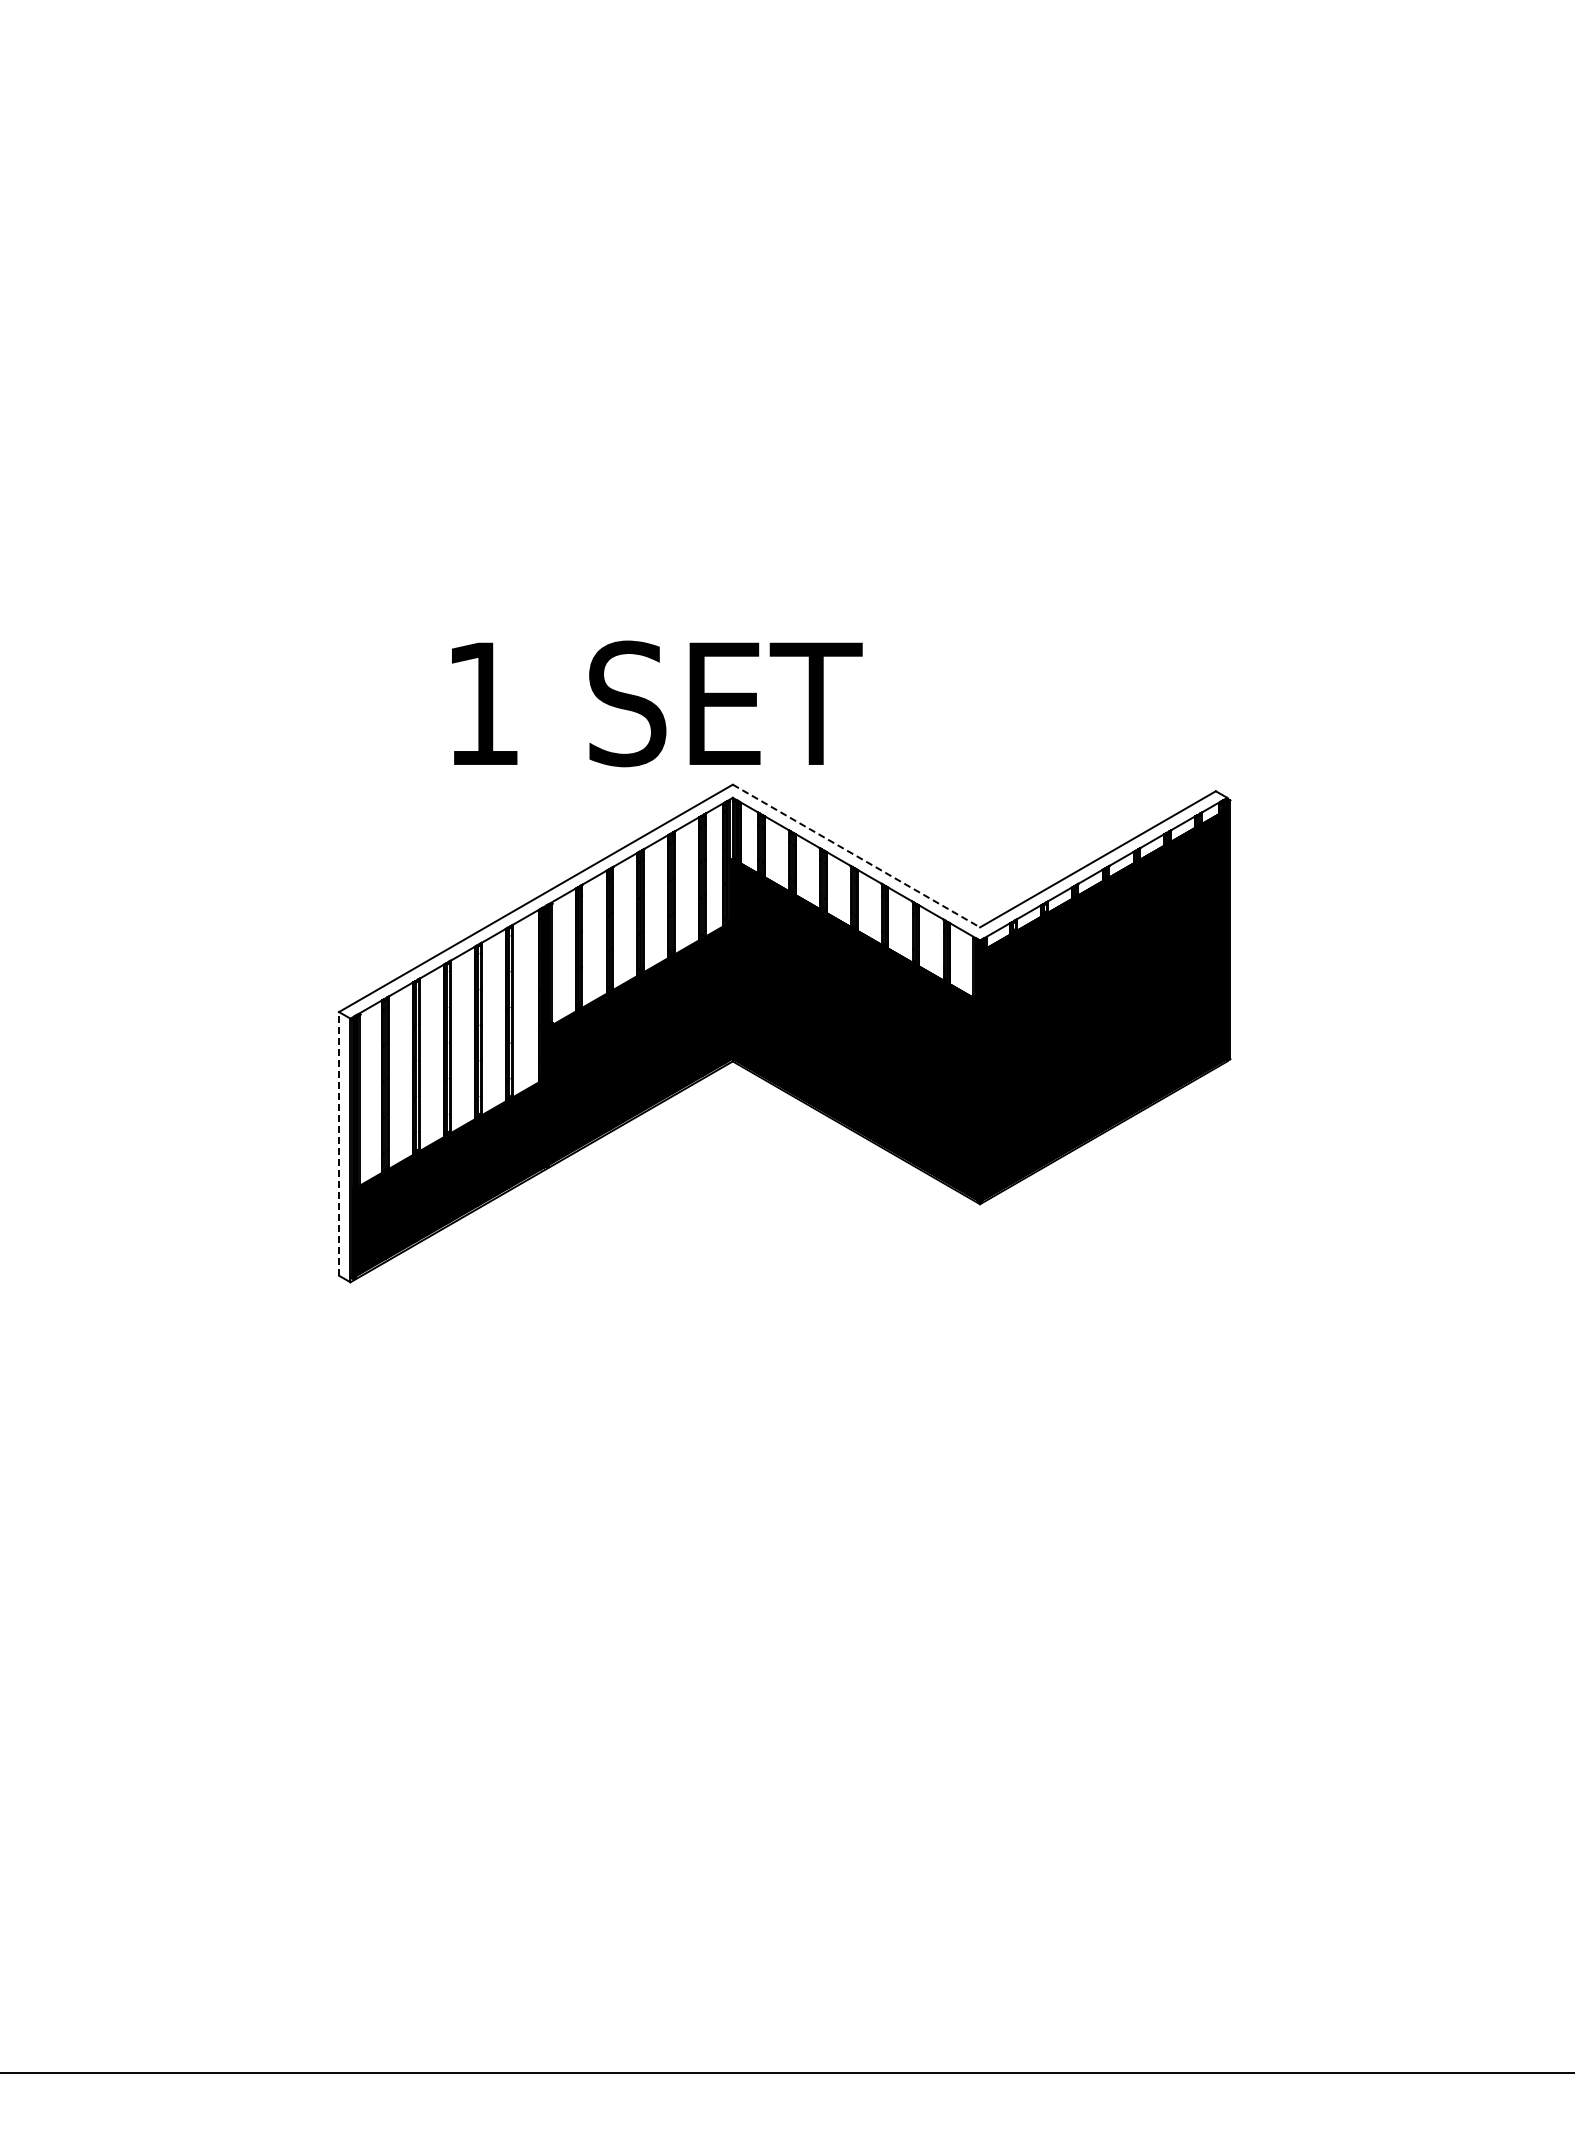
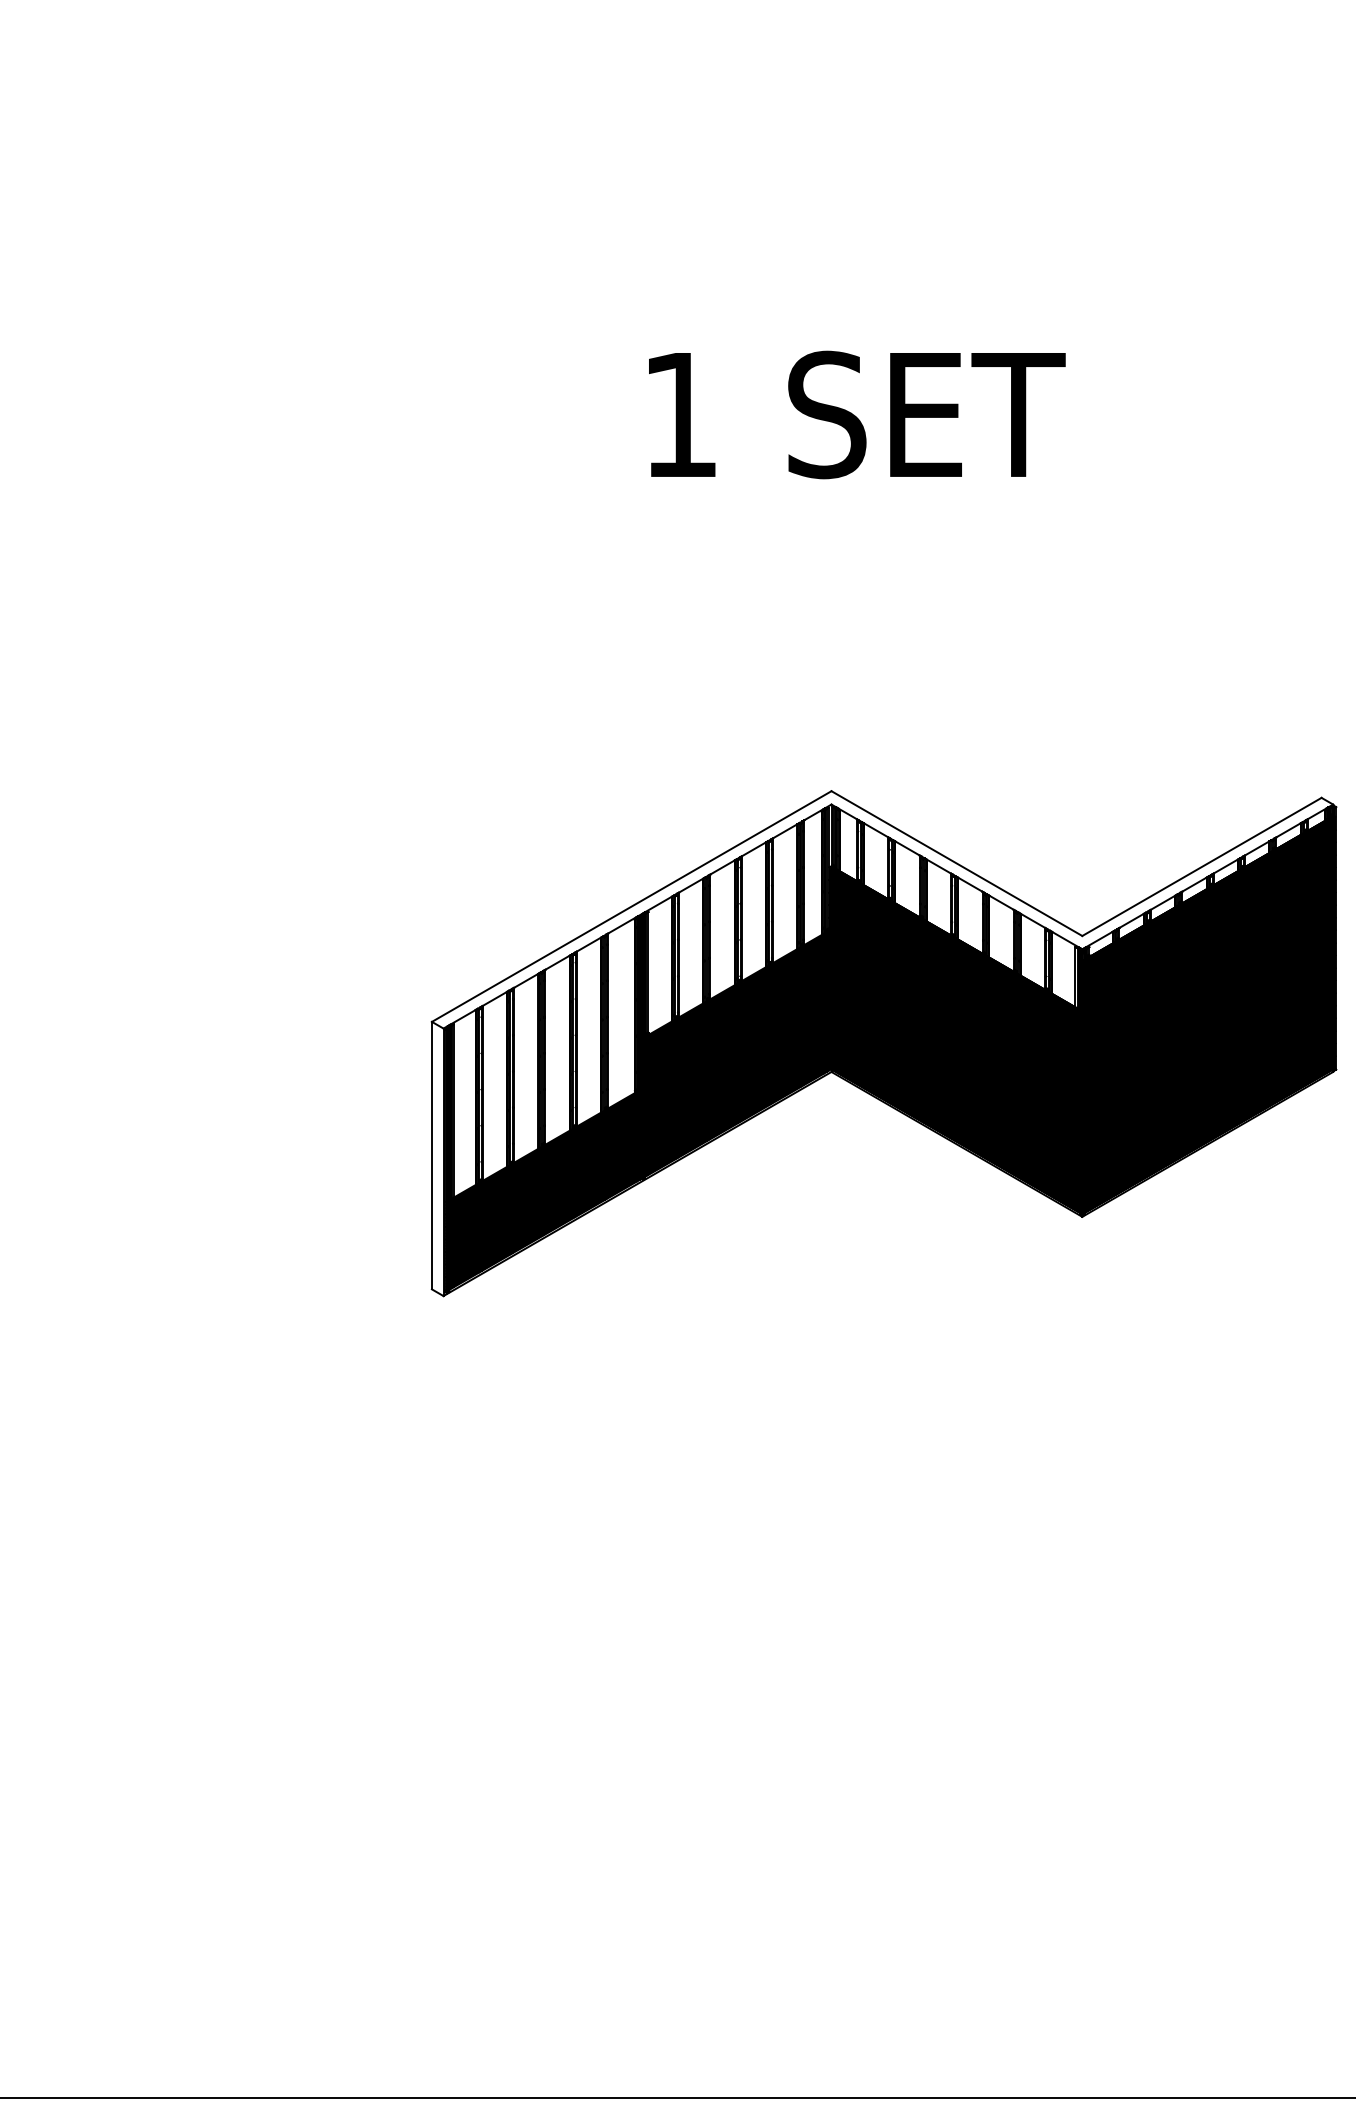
text: (657, 703) -> (857, 414), moved
line: (856, 856) -> (956, 864), dashed -> solid
line: (339, 1143) -> (432, 1155), dashed -> solid

